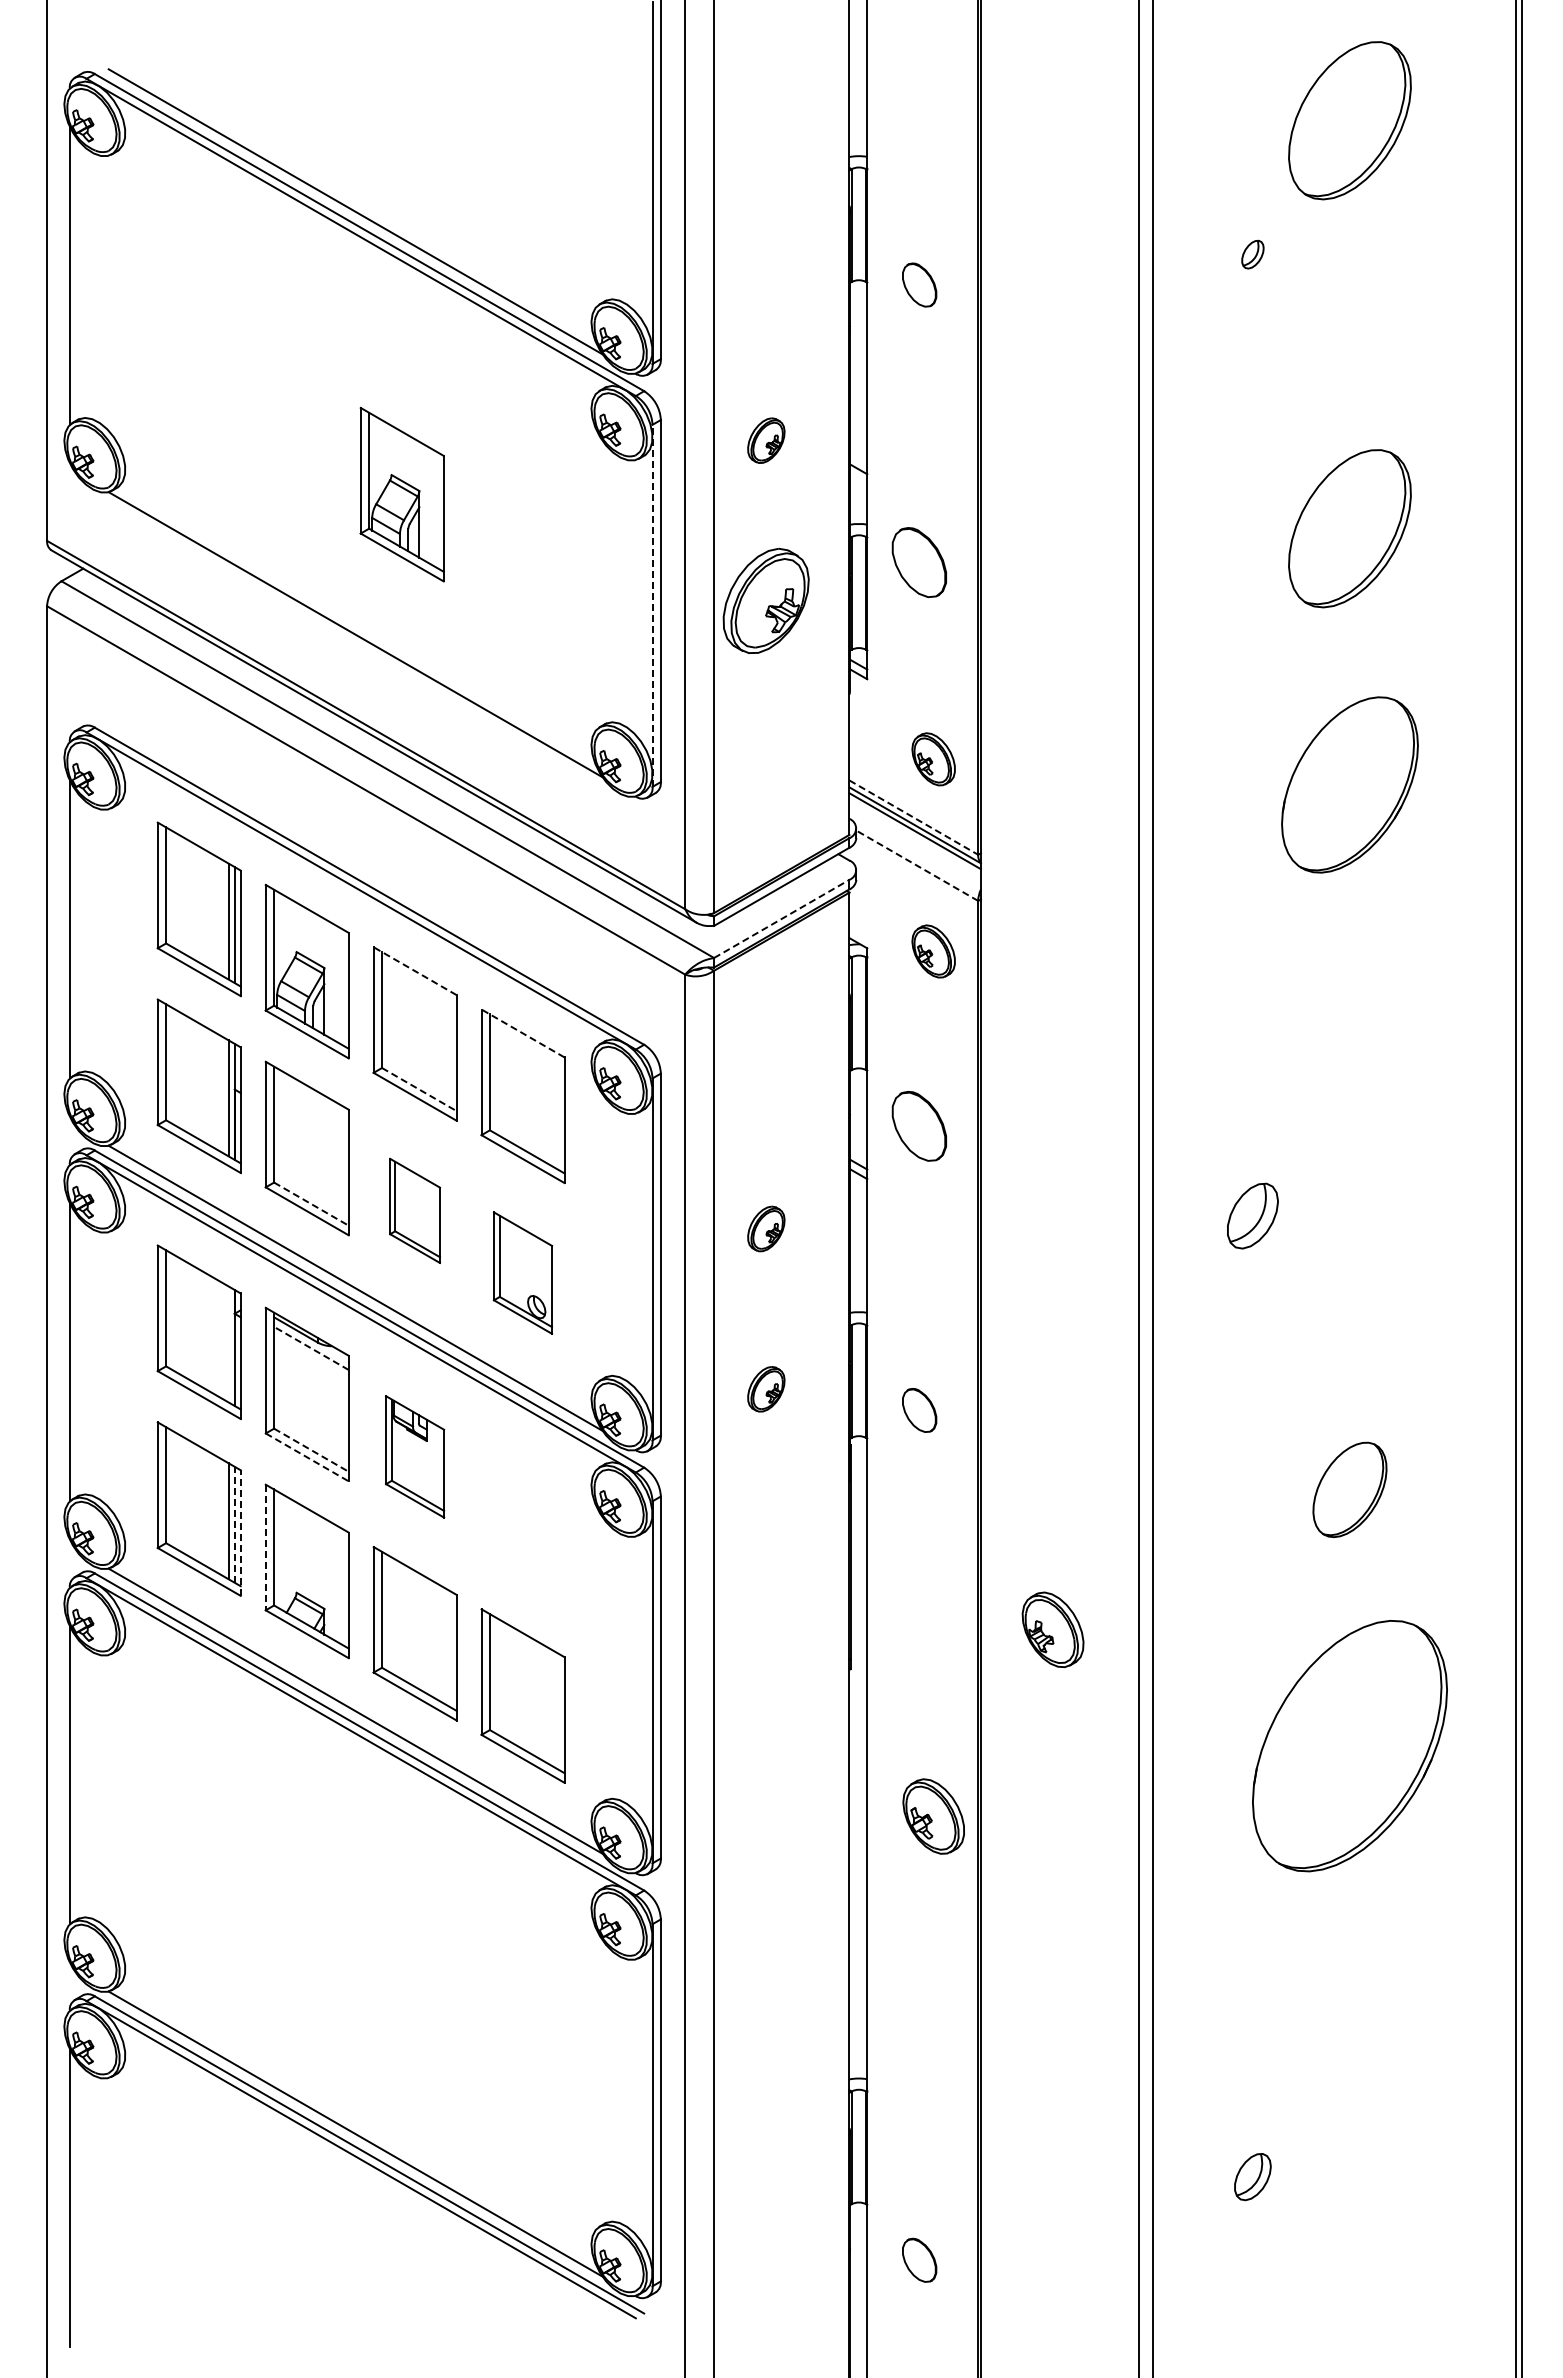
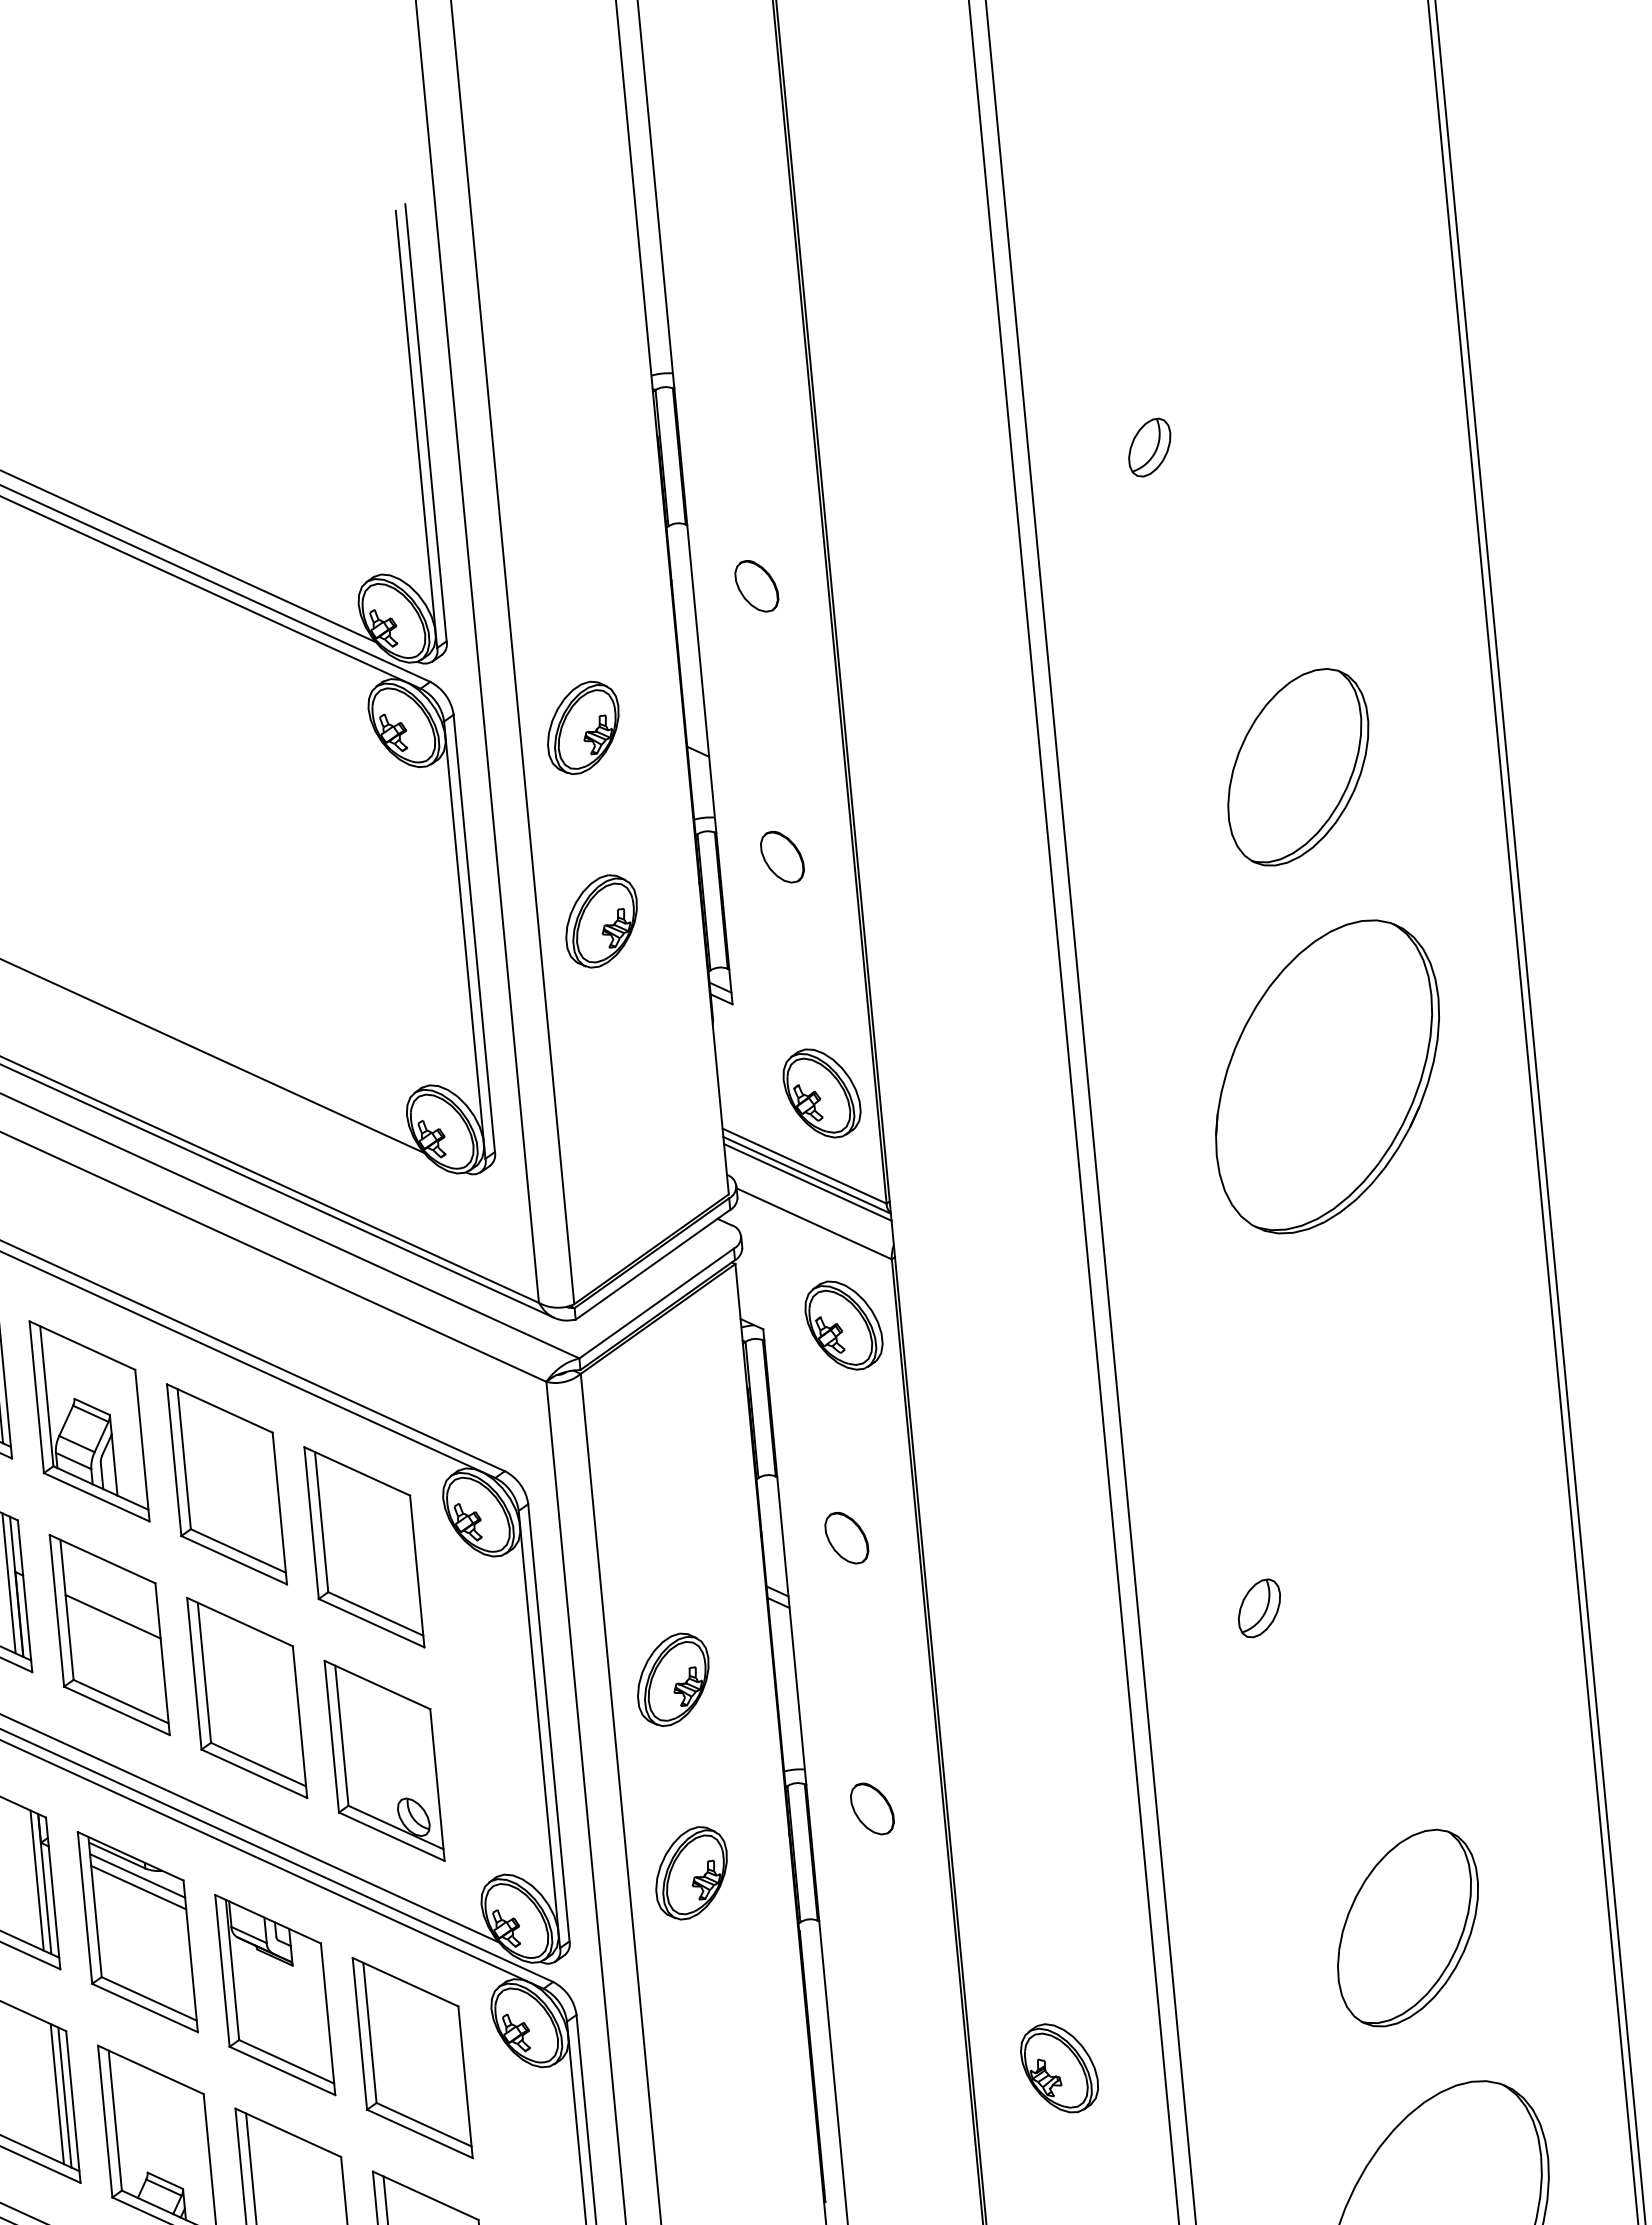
part: (1349, 120) -> (1251, 274), removed
part: (1252, 254) -> (1149, 447), size x1.67
part: (919, 284) -> (756, 585), moved
part: (766, 440) -> (583, 727), size x1.67
part: (401, 494) -> (148, 834), removed
part: (919, 561) -> (782, 856), size x0.62
part: (766, 600) -> (601, 920), size x0.71
line: (652, 605) -> (464, 939), dashed -> solid
part: (933, 759) -> (821, 1093), size x1.43
part: (1349, 784) -> (1326, 1076), size x1.43
line: (914, 817) -> (805, 1165), dashed -> solid
line: (916, 865) -> (813, 1223), dashed -> solid
line: (782, 918) -> (657, 1302), dashed -> solid
part: (933, 951) -> (843, 1325), size x1.43
line: (415, 971) -> (220, 1408), dashed -> solid
line: (523, 1033) -> (357, 1471), dashed -> solid
line: (419, 1089) -> (238, 1550), dashed -> solid
part: (919, 1125) -> (846, 1537), size x0.62
line: (311, 1133) -> (113, 1616), added
line: (311, 1204) -> (121, 1702), dashed -> solid
part: (414, 1210) -> (246, 1697), size x1.67
part: (1252, 1215) -> (1259, 1607), size x0.71
part: (766, 1228) -> (673, 1679), size x1.67
part: (522, 1272) -> (383, 1760), size x1.43
line: (228, 1344) -> (37, 1880), added
line: (310, 1348) -> (136, 1876), dashed -> solid
line: (311, 1357) -> (138, 1886), added
part: (766, 1389) -> (691, 1873), size x1.67
part: (919, 1410) -> (872, 1809), moved
line: (311, 1450) -> (149, 1999), dashed -> solid
part: (414, 1456) -> (274, 1994), size x1.43
line: (307, 1457) -> (145, 2008), dashed -> solid
part: (1349, 1489) -> (1407, 1927), size x1.67
part: (522, 1518) -> (411, 2057), added
line: (234, 1524) -> (64, 2097), dashed -> solid
line: (240, 1533) -> (73, 2107), dashed -> solid
line: (265, 1547) -> (104, 2121), dashed -> solid
part: (1052, 1629) -> (1058, 2067), moved

